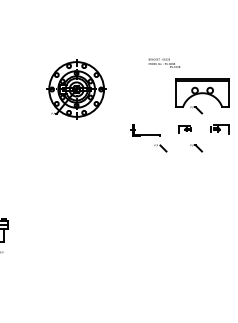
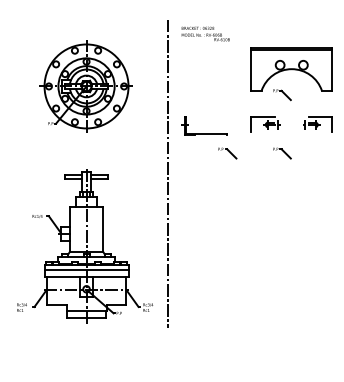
text: (164, 62) -> (205, 32), moved
part: (76, 89) -> (86, 86), moved
part: (184, 129) -> (264, 124), size x1.43
line: (121, 161) -> (167, 173), added
part: (67, 207) -> (84, 244), added

